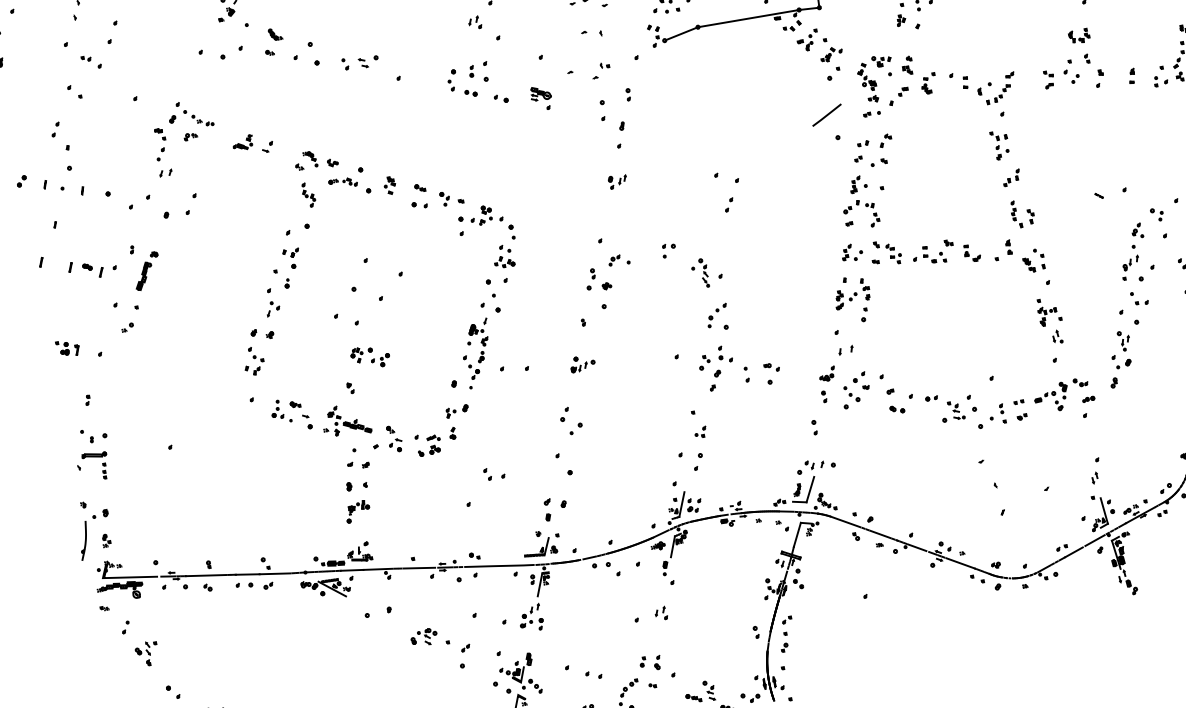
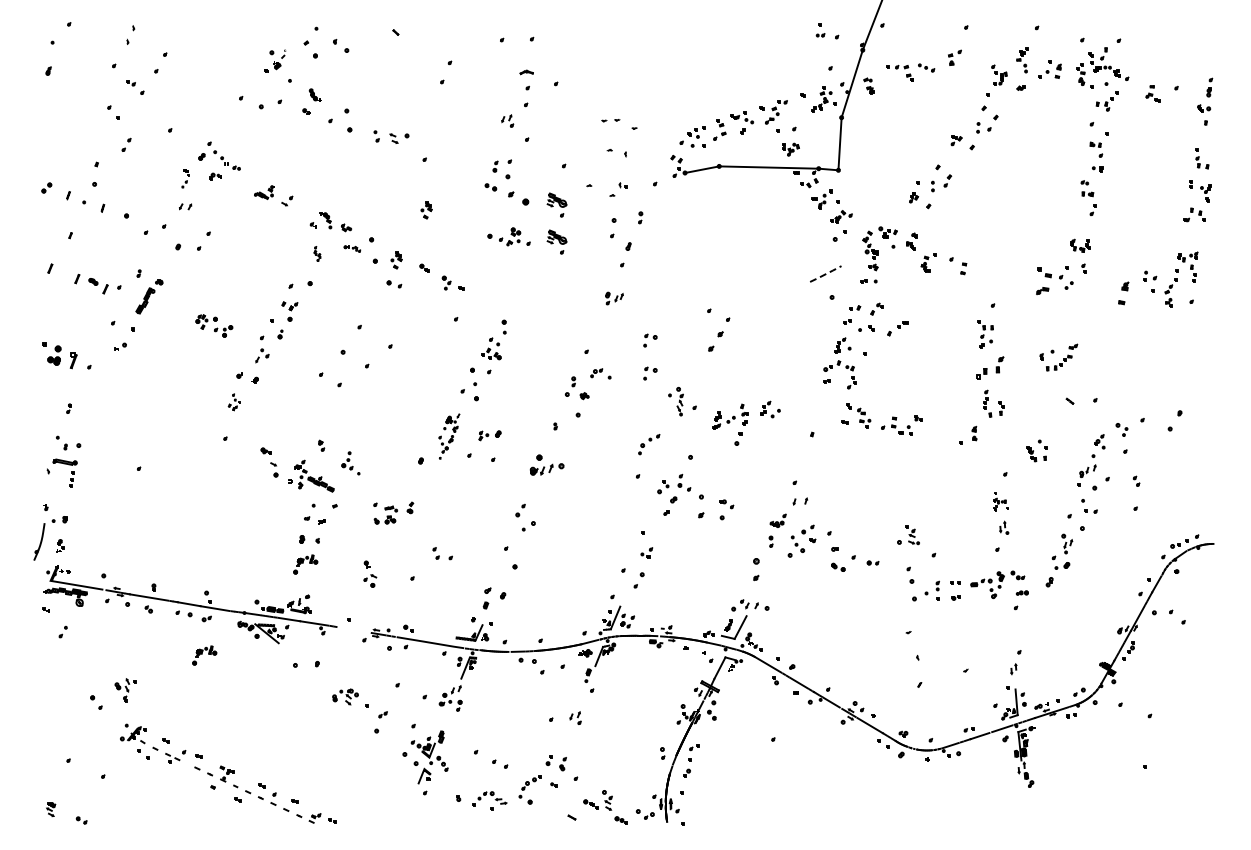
part: (1132, 76) -> (1123, 293), size x1.6
part: (1099, 78) -> (1092, 289), removed
part: (1048, 79) -> (1043, 281), size x1.6
part: (452, 80) -> (475, 171), removed
part: (1161, 80) -> (1150, 275), moved
part: (996, 88) -> (1058, 357), moved
part: (898, 96) -> (897, 328), moved
part: (500, 98) -> (518, 197), size x1.6
line: (826, 115) -> (825, 274), solid -> dashed
part: (55, 129) -> (126, 144), moved
part: (410, 129) -> (426, 210), added
part: (548, 135) -> (556, 241), added
part: (160, 144) -> (185, 178), size x0.6
part: (1012, 177) -> (990, 367), size x1.6
part: (343, 182) -> (352, 248), size x0.6
part: (308, 194) -> (317, 253), size x0.6
part: (729, 204) -> (716, 341), size x1.6
part: (419, 205) -> (394, 284), moved
part: (479, 215) -> (508, 236), moved
part: (662, 216) -> (650, 340), added
part: (852, 252) -> (770, 409), moved
part: (972, 253) -> (938, 432), removed
part: (1033, 260) -> (1036, 450), moved
part: (853, 301) -> (730, 424), moved
part: (1048, 310) -> (1000, 501), size x0.7
part: (717, 315) -> (649, 444), moved
part: (67, 348) -> (59, 355), size x1.6
part: (478, 353) -> (449, 436), size x0.7
part: (370, 356) -> (214, 325), moved
part: (253, 361) -> (234, 402), size x0.6
part: (582, 363) -> (546, 465), size x1.4
part: (746, 373) -> (701, 505), size x1.6
part: (280, 411) -> (350, 463), moved
part: (456, 411) -> (489, 435), moved
part: (952, 411) -> (908, 535), moved
part: (814, 426) -> (756, 568), size x1.6
part: (394, 438) -> (370, 573), moved
line: (418, 567) -> (353, 629), removed
part: (273, 623) -> (204, 655), added
part: (147, 654) -> (125, 690), moved

